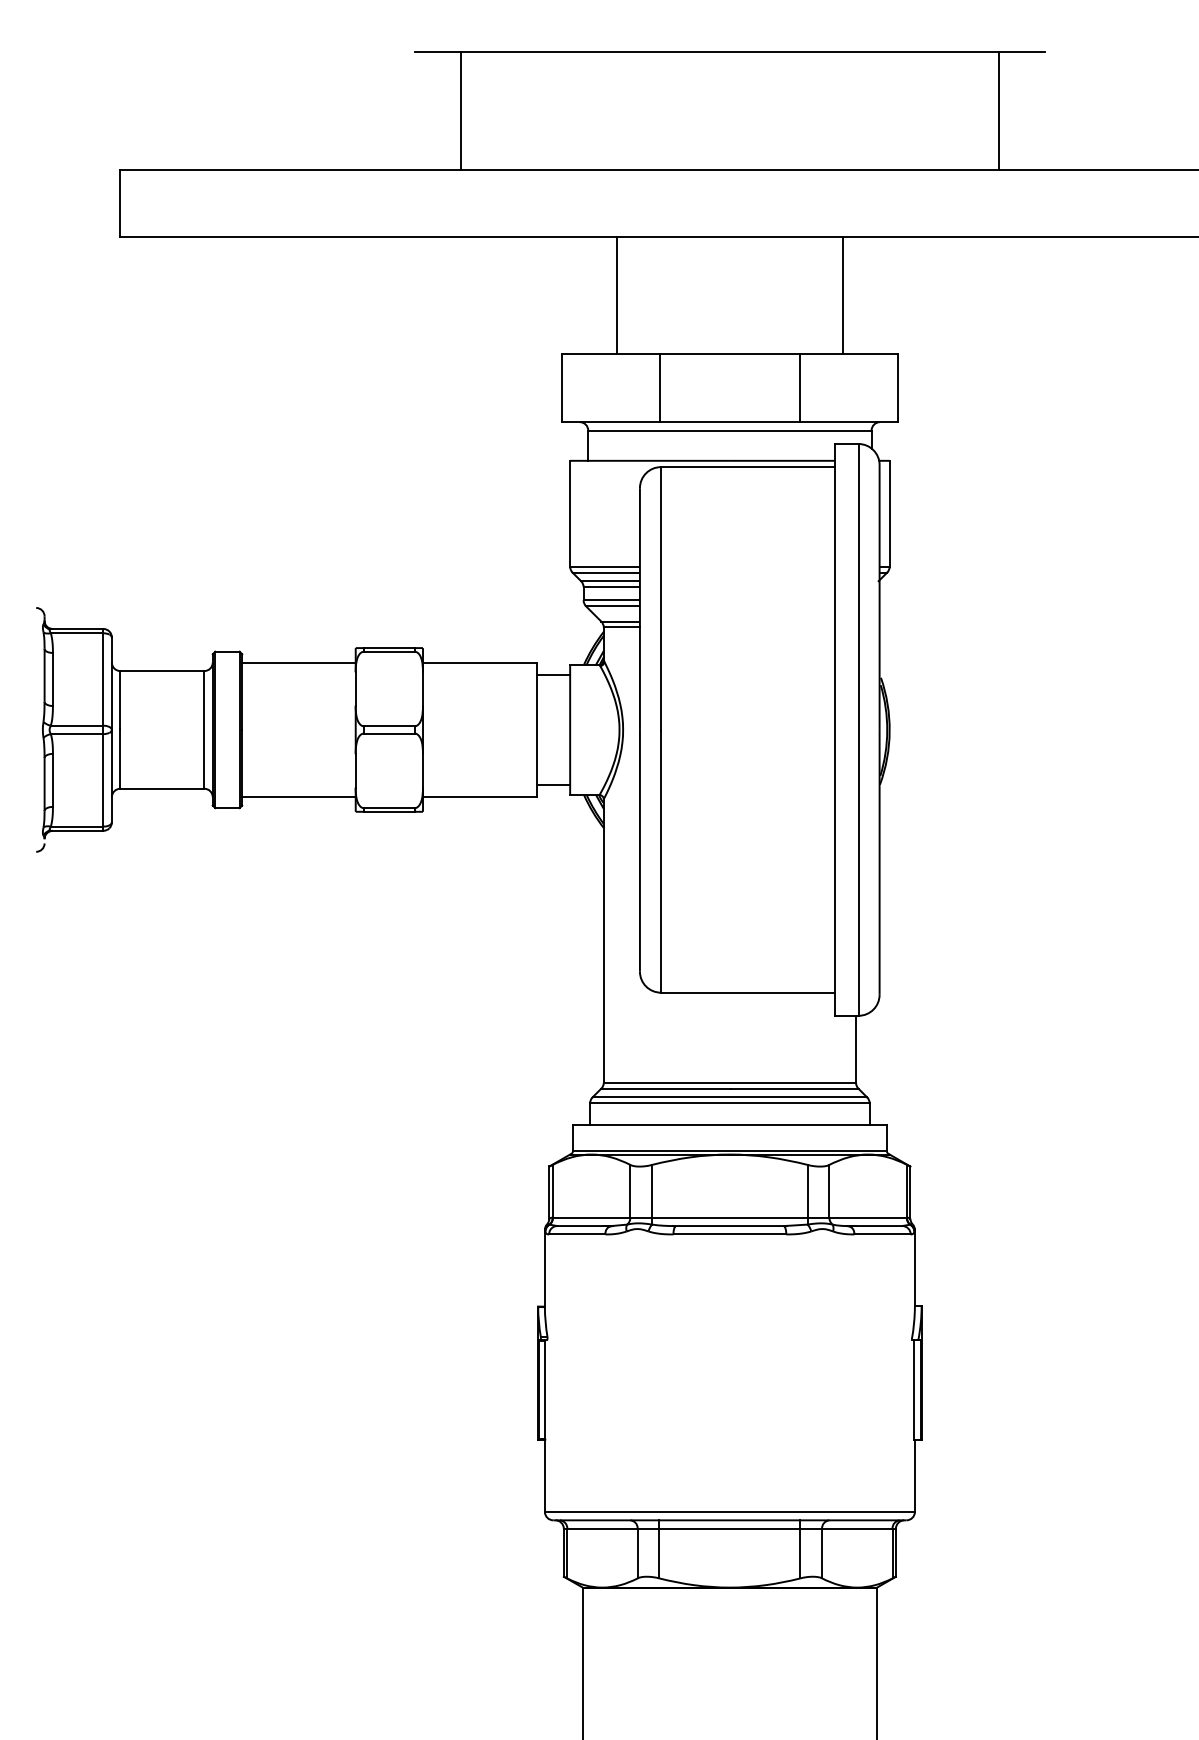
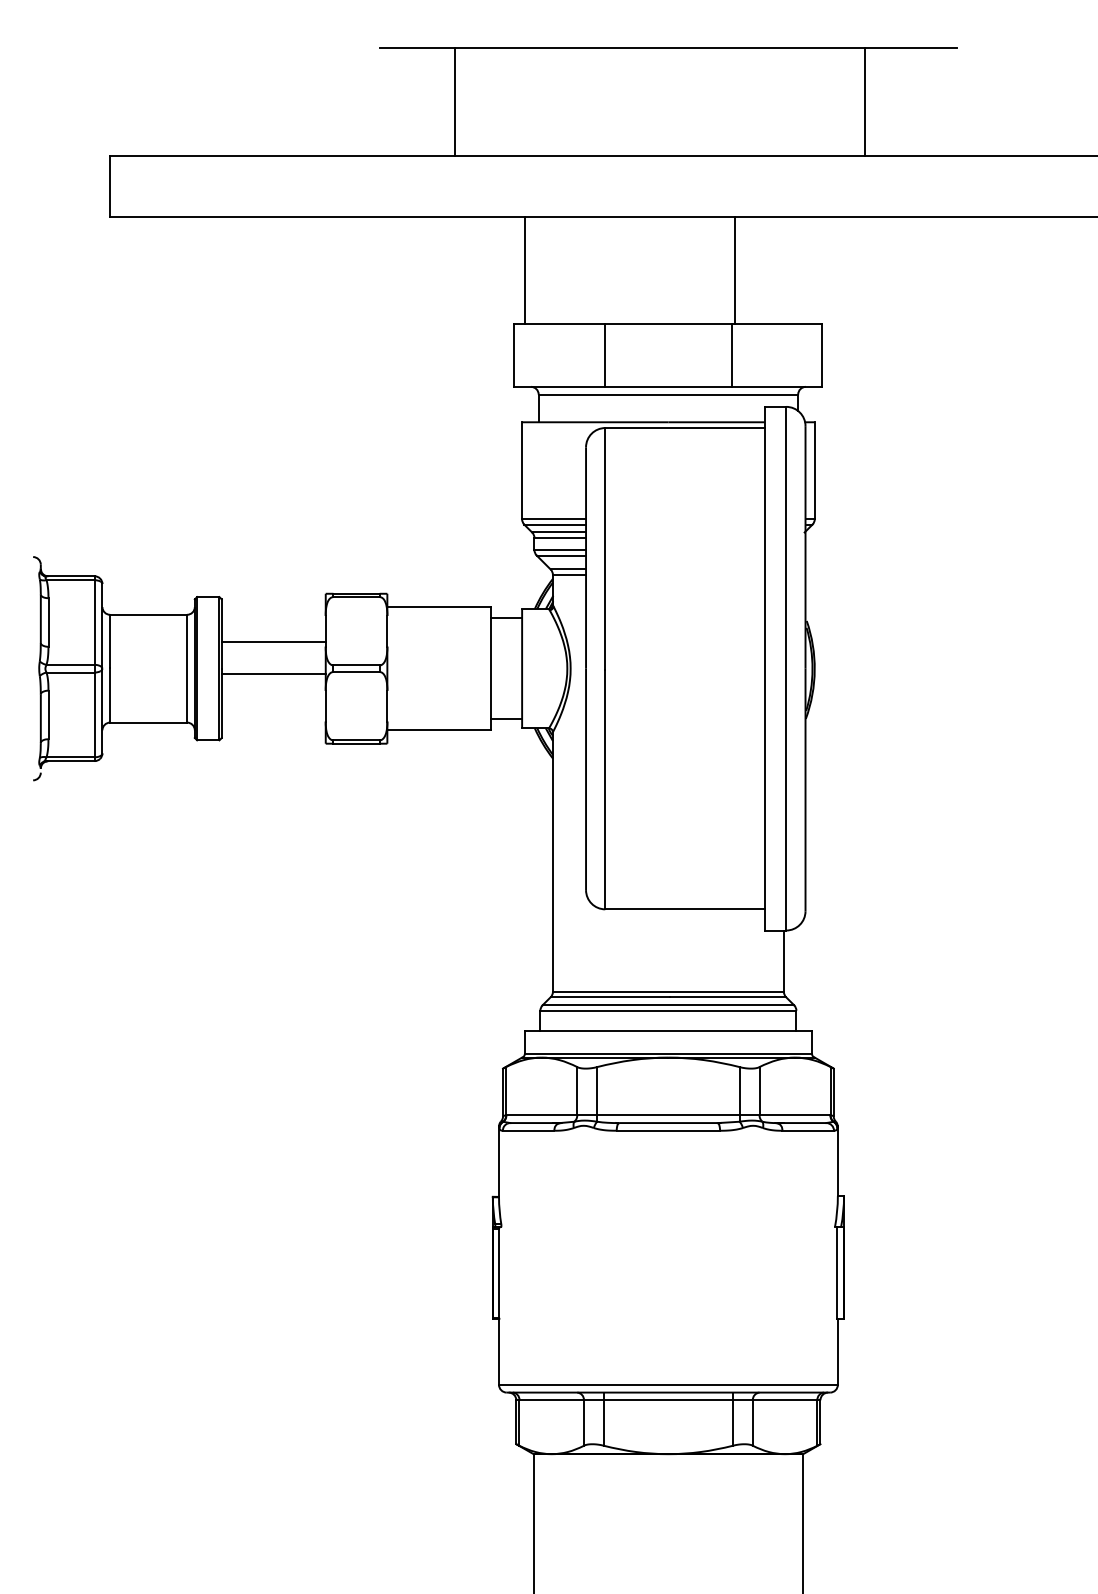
line: (460, 110) -> (454, 101), moved
line: (999, 110) -> (864, 101), moved
line: (616, 295) -> (525, 270), moved
line: (843, 295) -> (735, 270), moved
line: (298, 662) -> (273, 641), moved
line: (298, 797) -> (273, 673), moved

